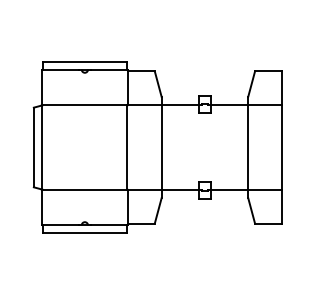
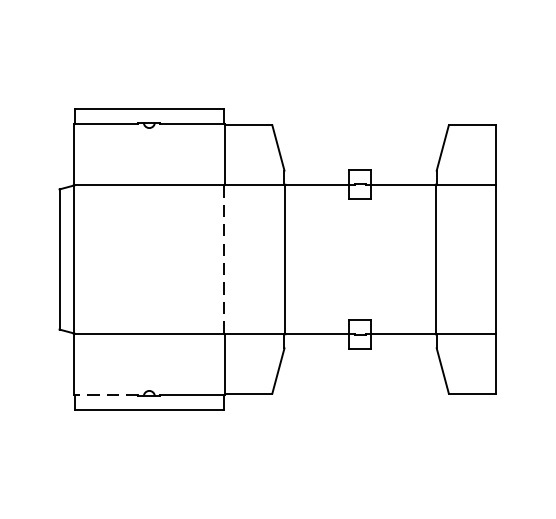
line: (127, 147) -> (224, 259), solid -> dashed
line: (60, 224) -> (106, 394), solid -> dashed

